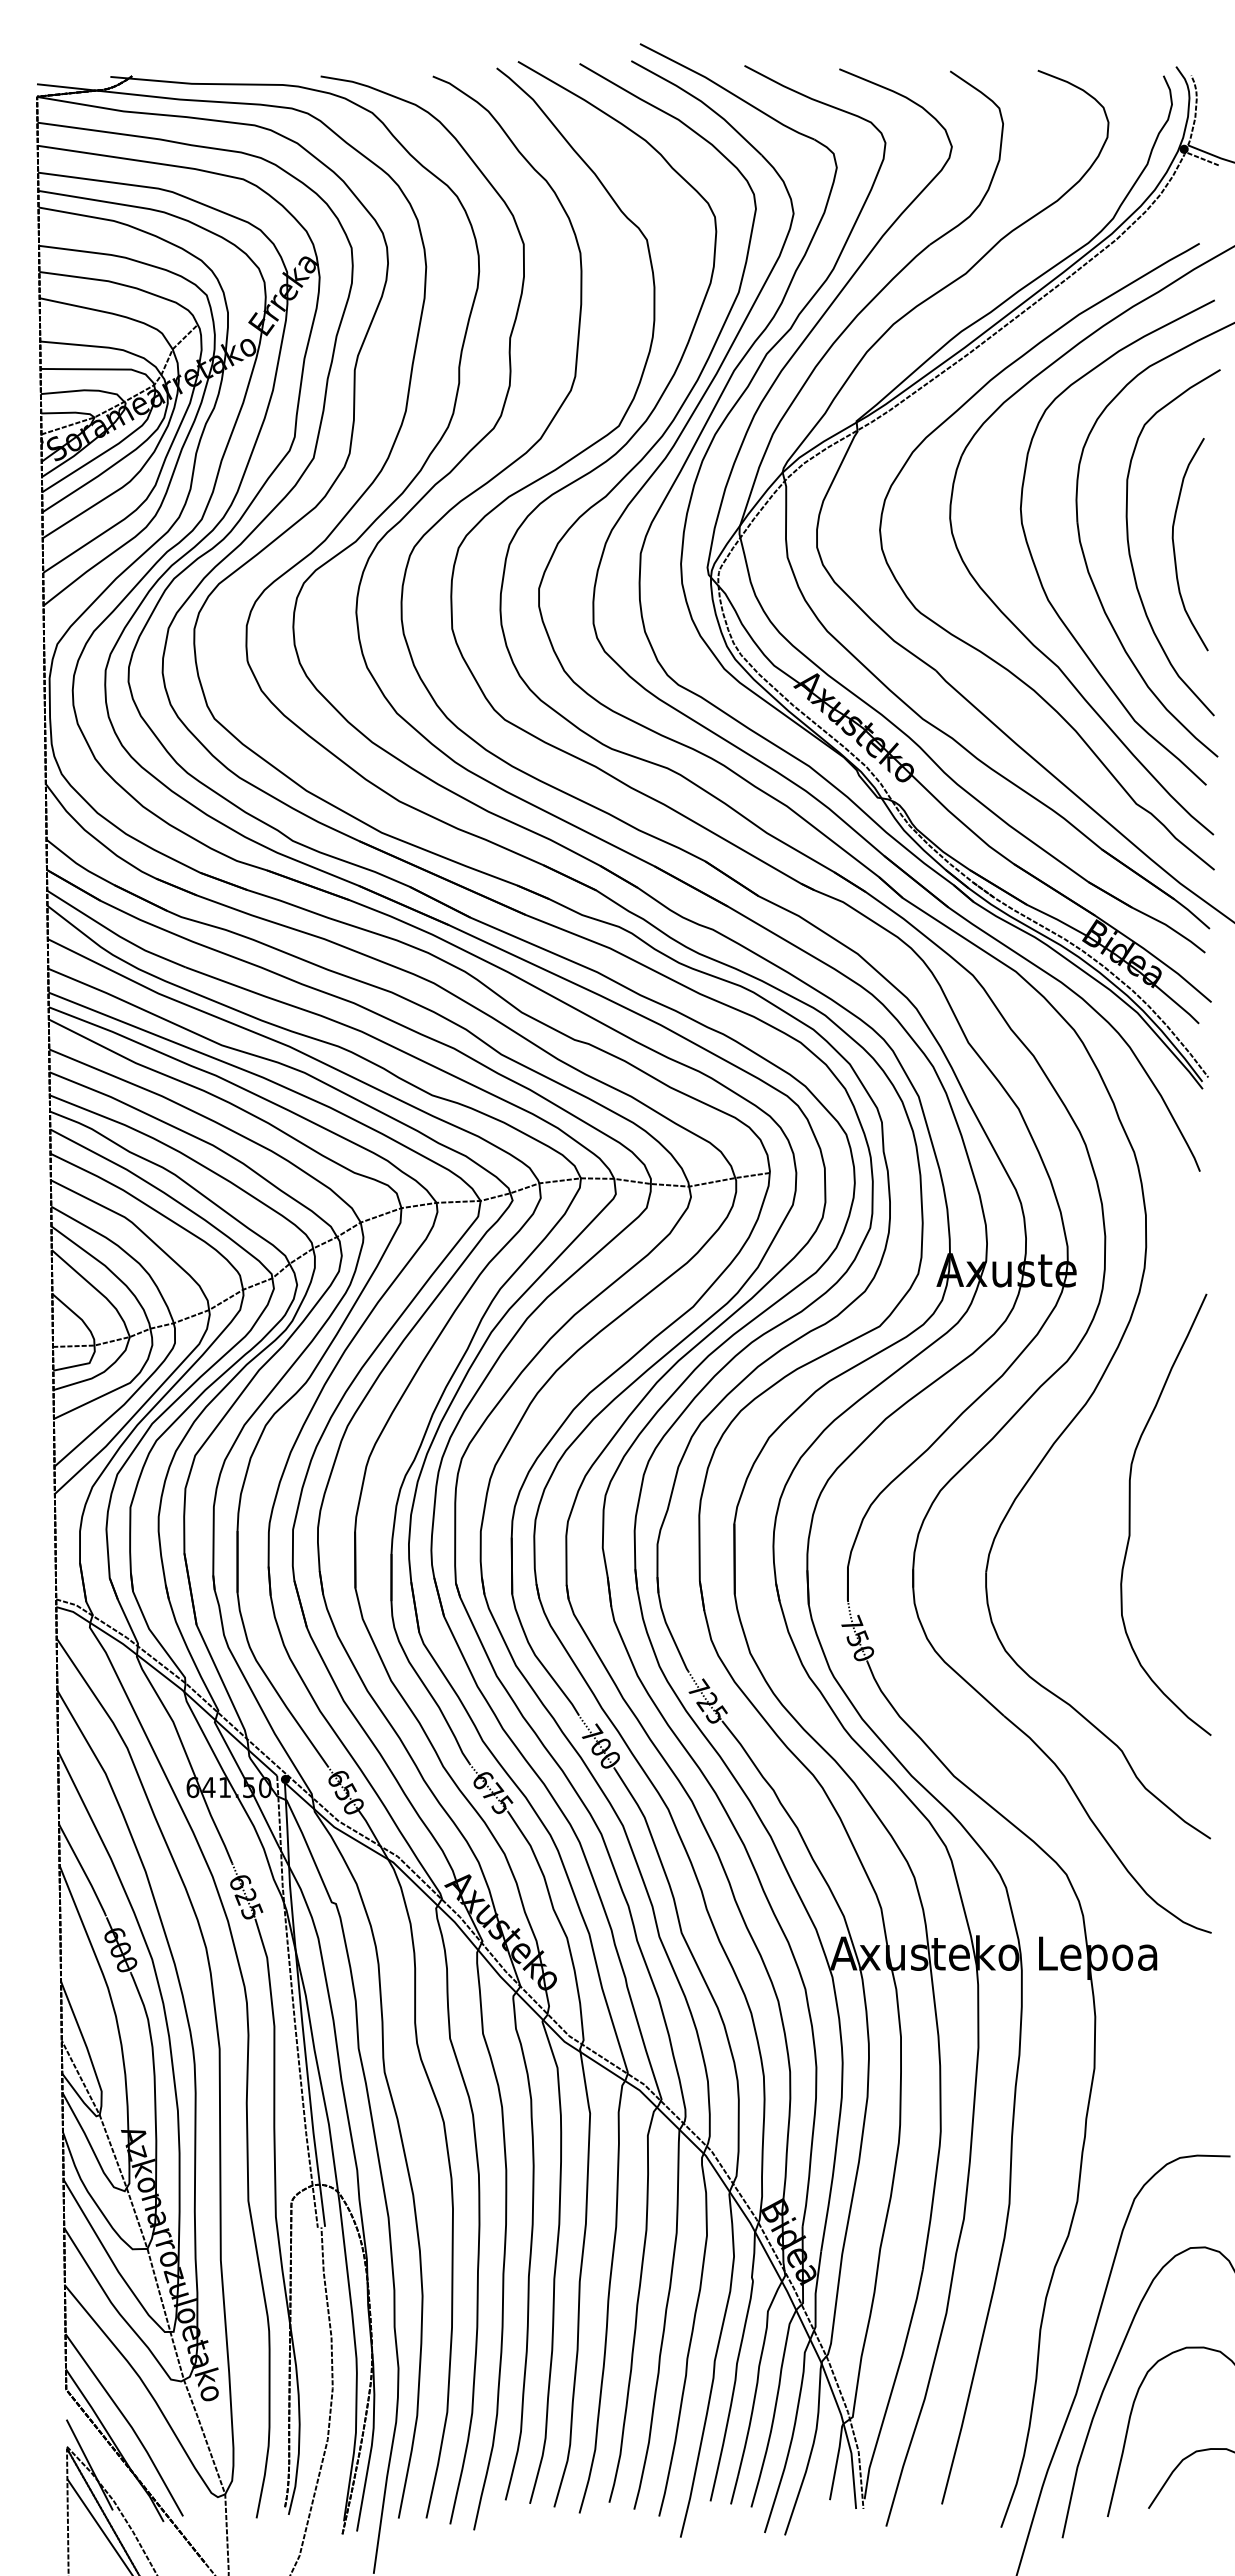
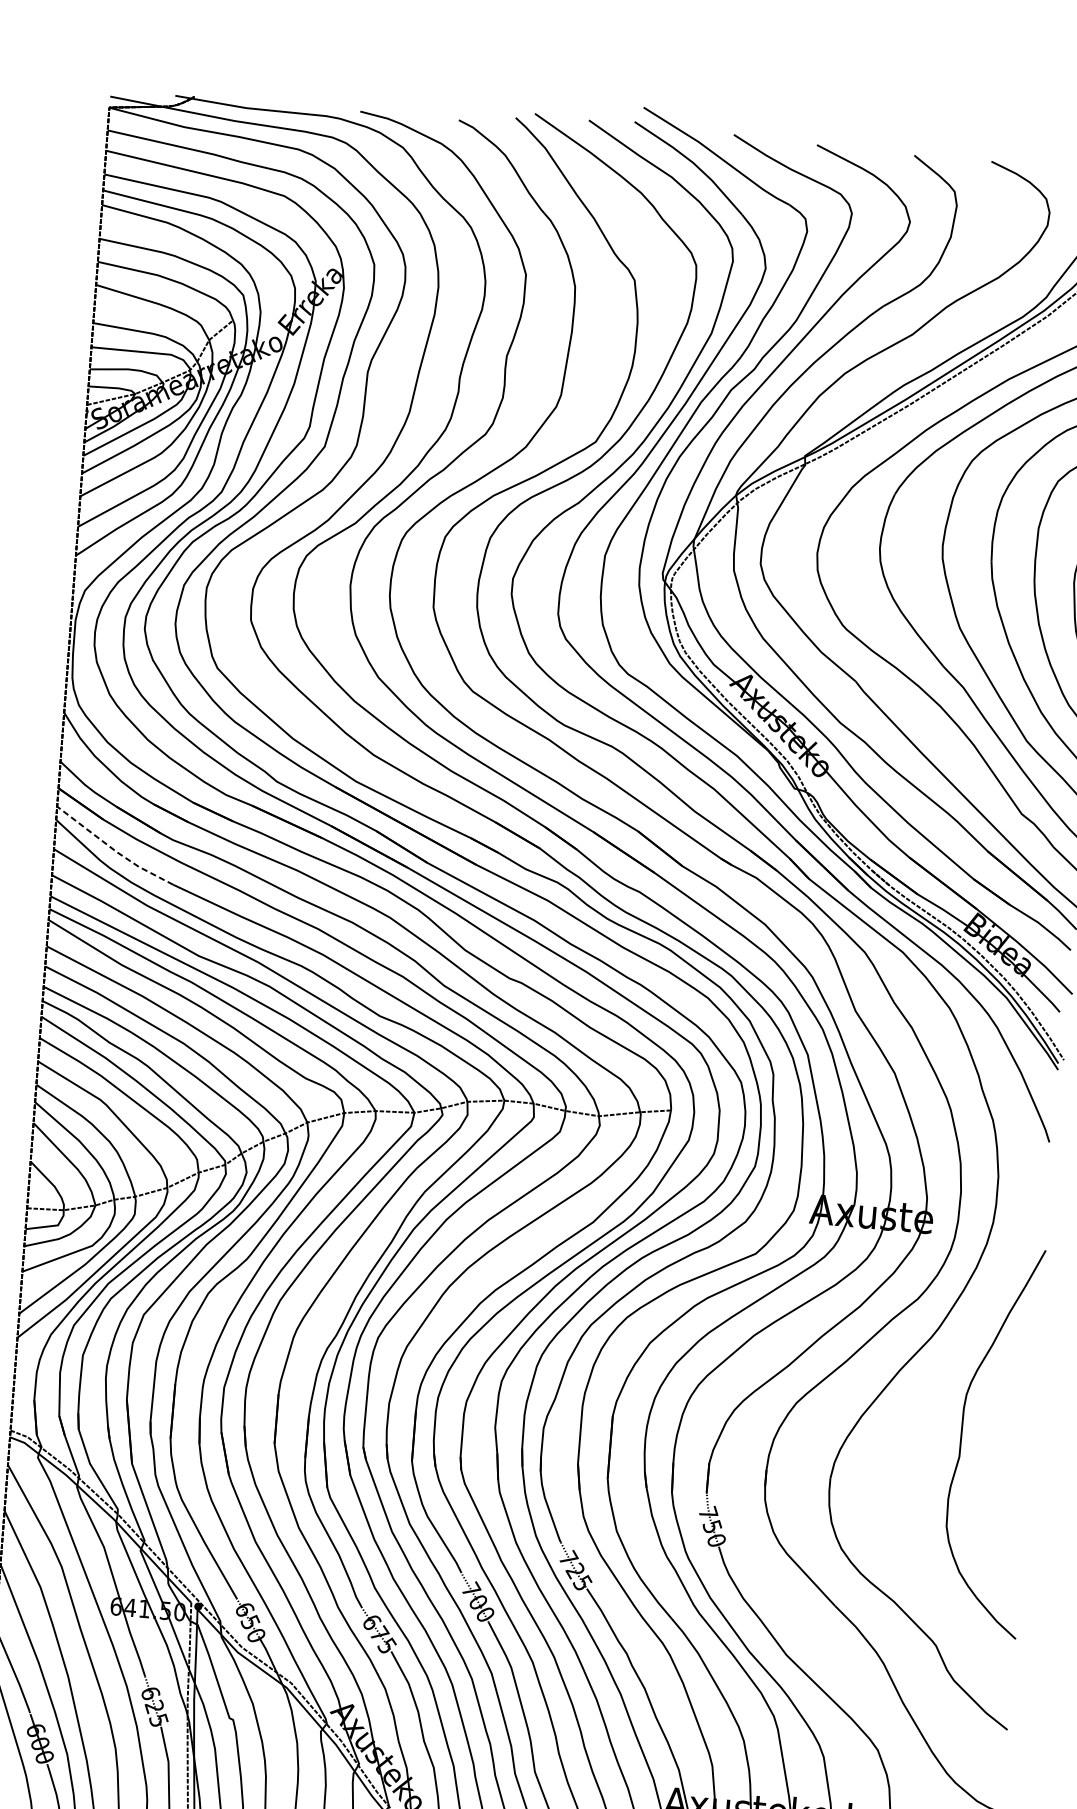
line: (115, 933) -> (113, 849), solid -> dashed

